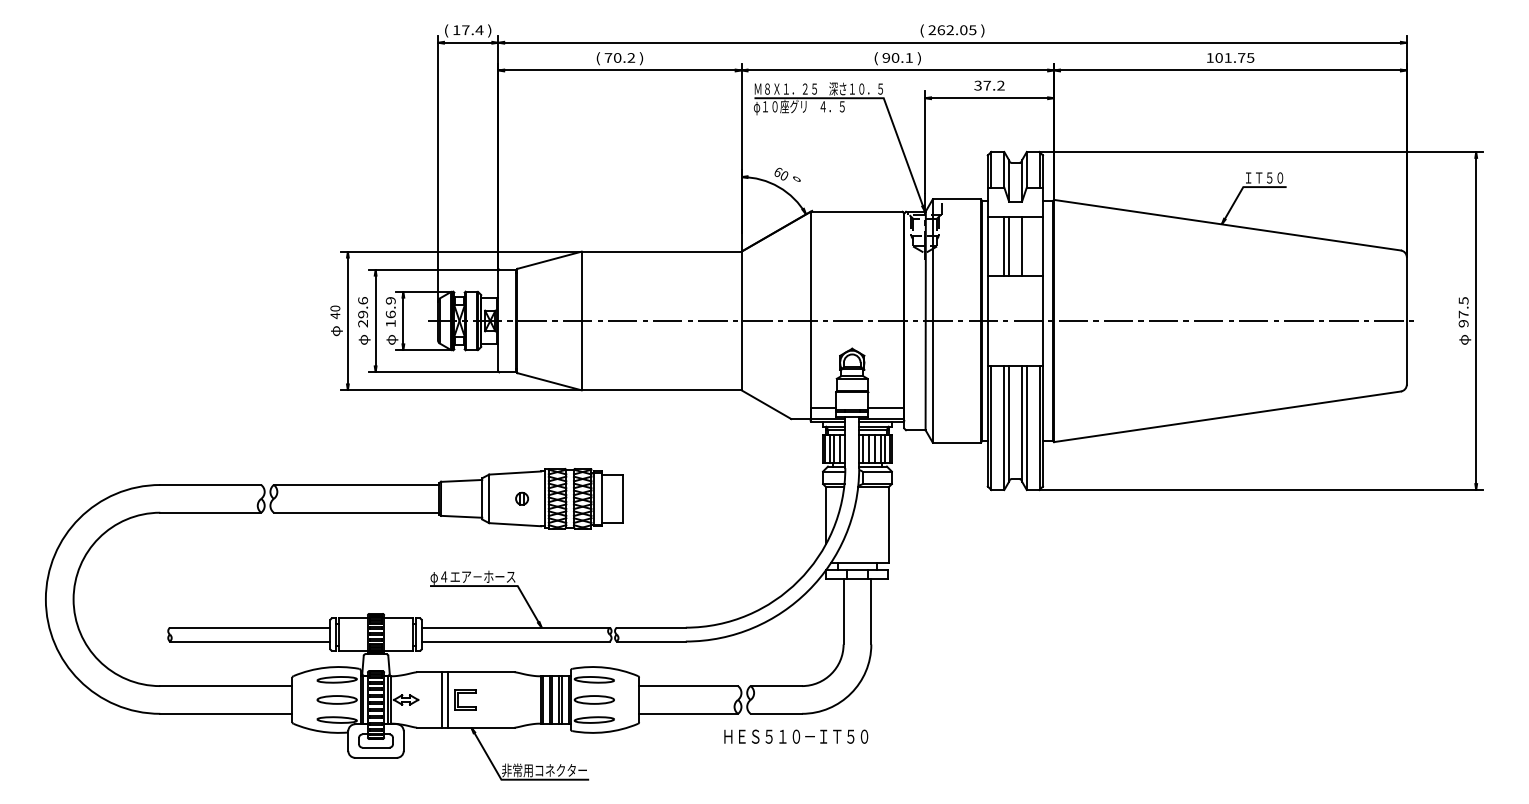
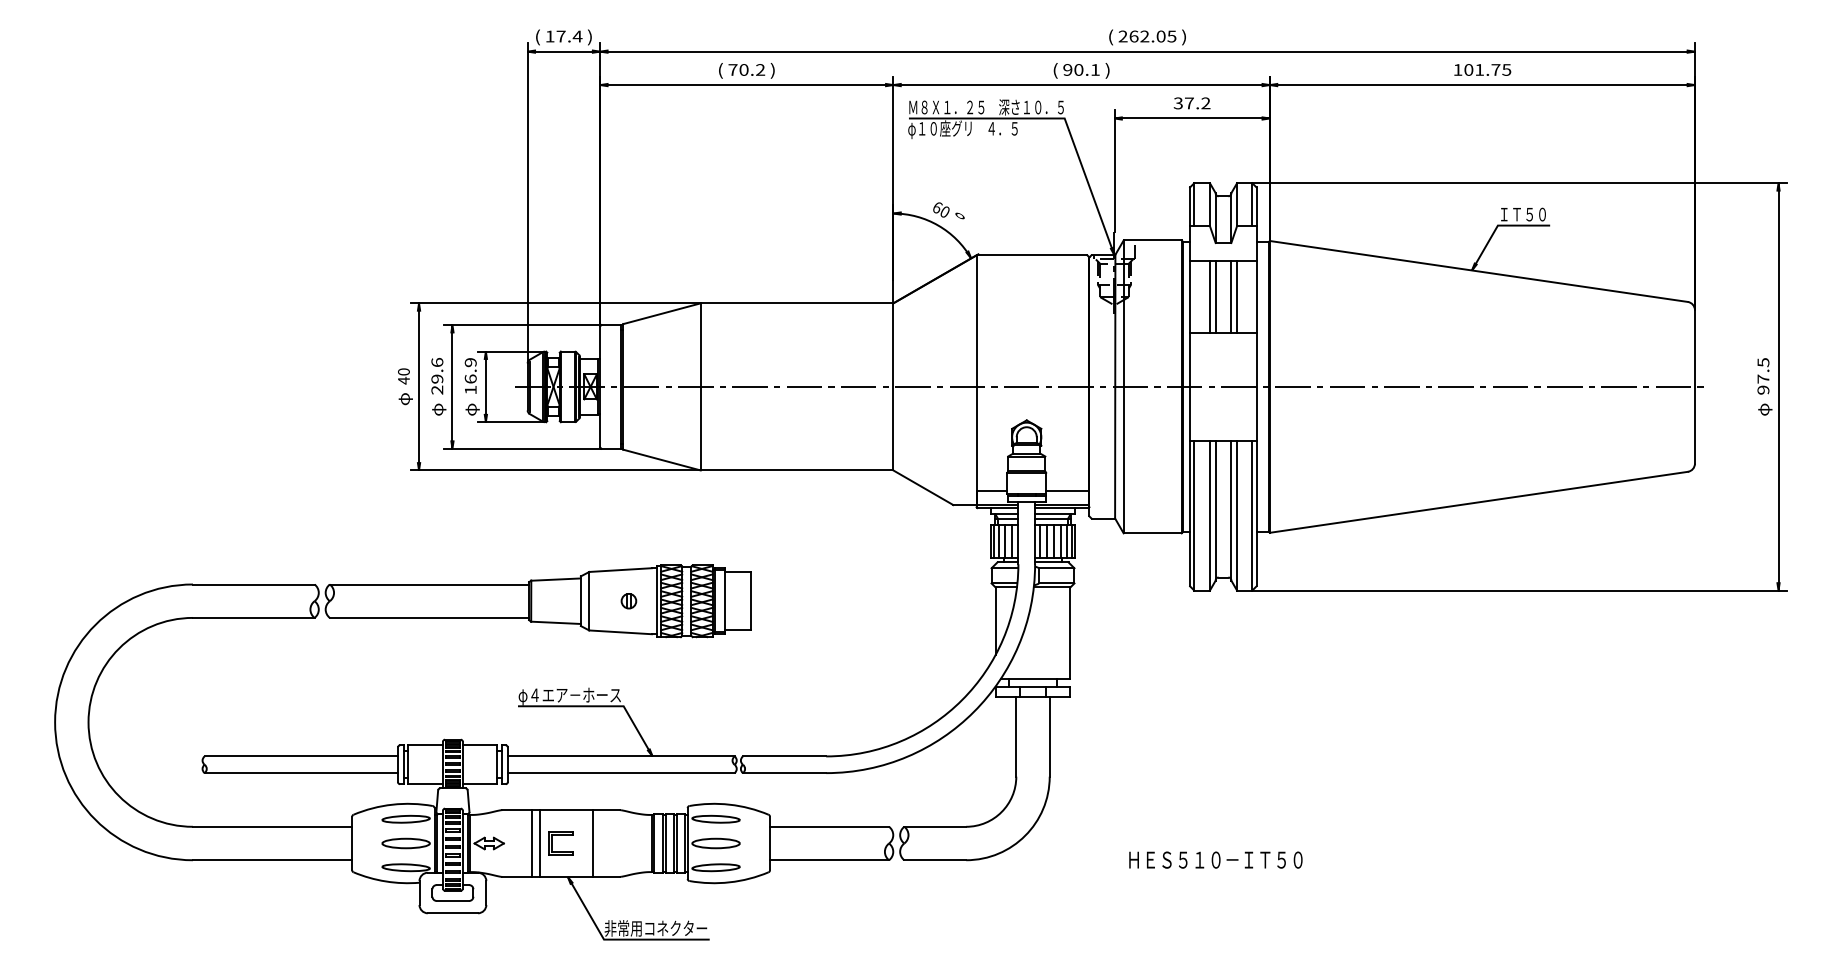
line: (1026, 246) -> (1236, 297), added
line: (492, 699) -> (593, 842), added
text: (796, 736) -> (1216, 859), moved

